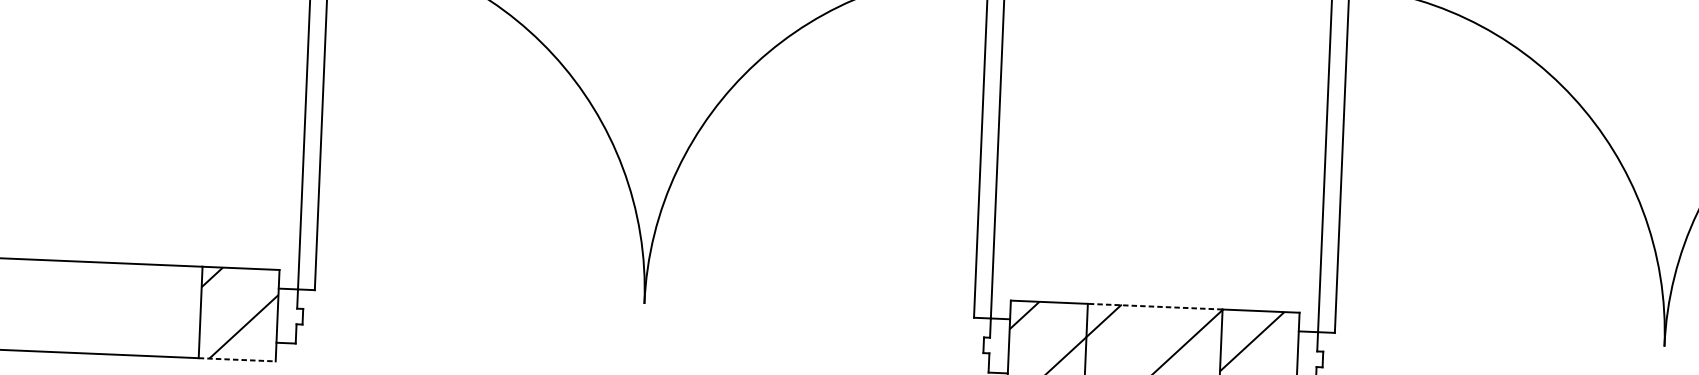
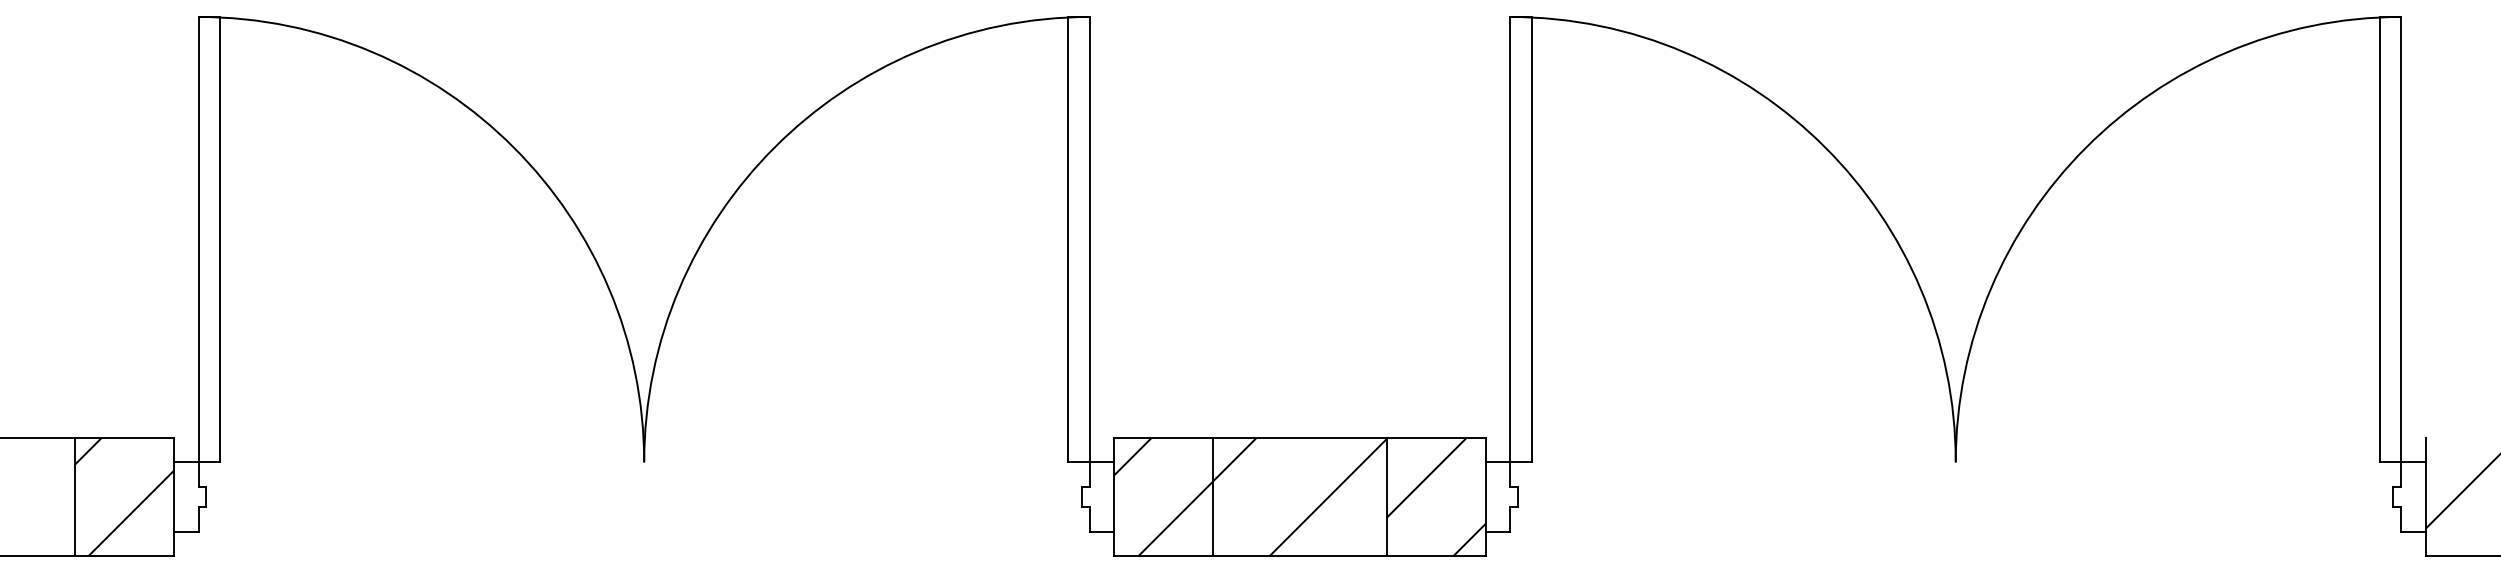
line: (1154, 306) -> (1299, 438), dashed -> solid
line: (237, 360) -> (125, 556), dashed -> solid

